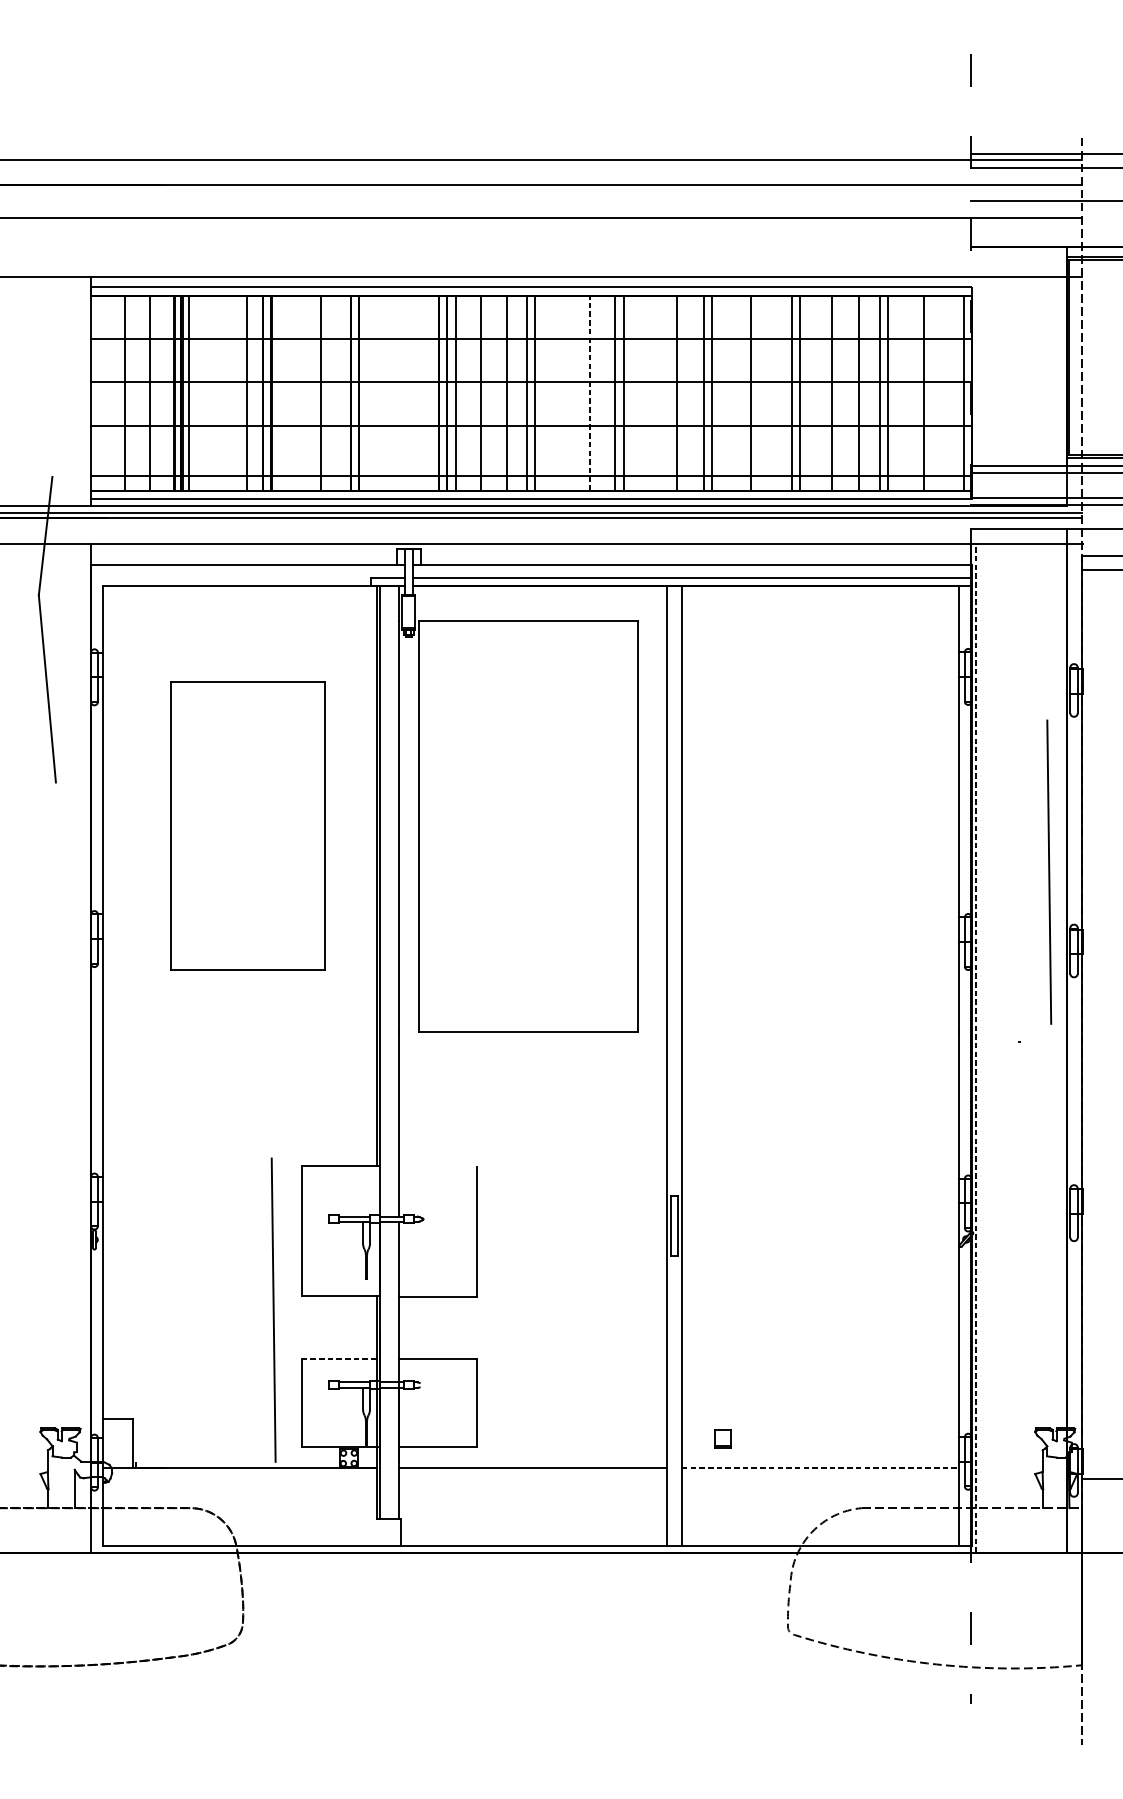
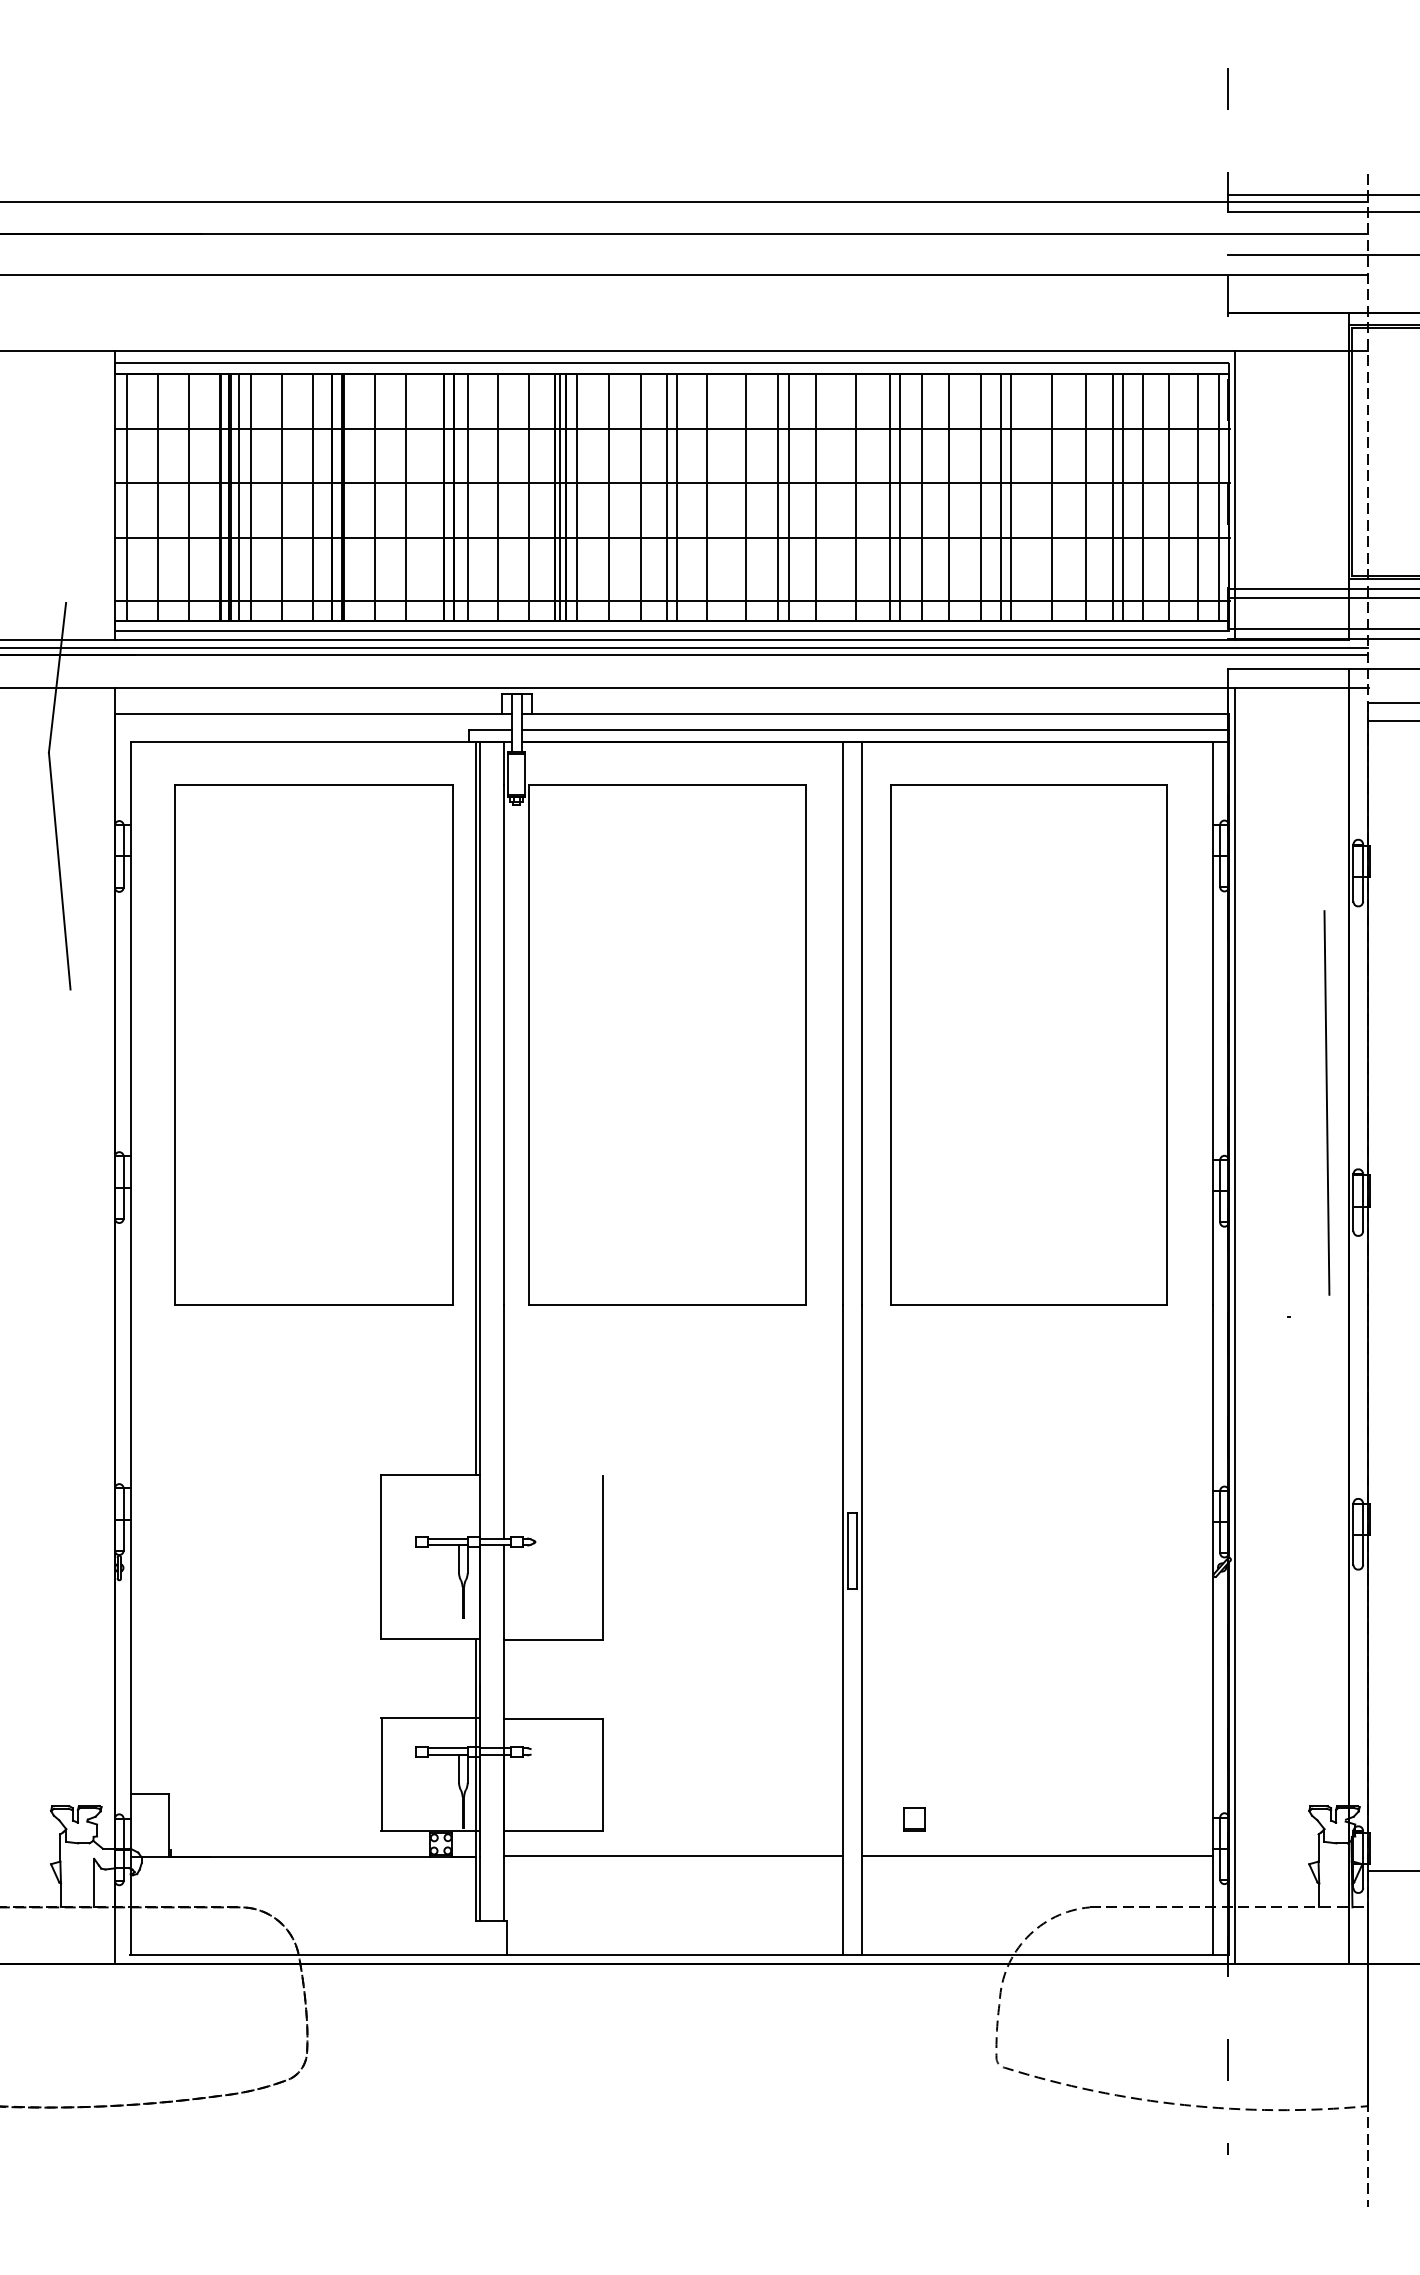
line: (976, 391) -> (1234, 494), added
line: (100, 392) -> (126, 496), added
line: (198, 392) -> (250, 496), added
line: (222, 392) -> (281, 496), added
line: (296, 392) -> (374, 496), added
line: (369, 392) -> (467, 496), added
line: (394, 392) -> (498, 496), added
line: (418, 392) -> (529, 496), added
line: (443, 392) -> (560, 496), added
line: (559, 392) -> (707, 496), added
line: (645, 392) -> (816, 496), added
line: (729, 392) -> (922, 496), added
line: (776, 392) -> (981, 496), added
line: (904, 392) -> (1143, 496), added
line: (947, 392) -> (1198, 496), added
line: (589, 393) -> (745, 497), dashed -> solid
part: (248, 825) -> (313, 1044), size x1.43
part: (813, 825) -> (1028, 1044), added
line: (976, 1048) -> (1234, 1325), dashed -> solid
line: (273, 1309) -> (345, 1656), removed
line: (341, 1358) -> (431, 1718), dashed -> solid
line: (821, 1467) -> (1038, 1856), dashed -> solid

